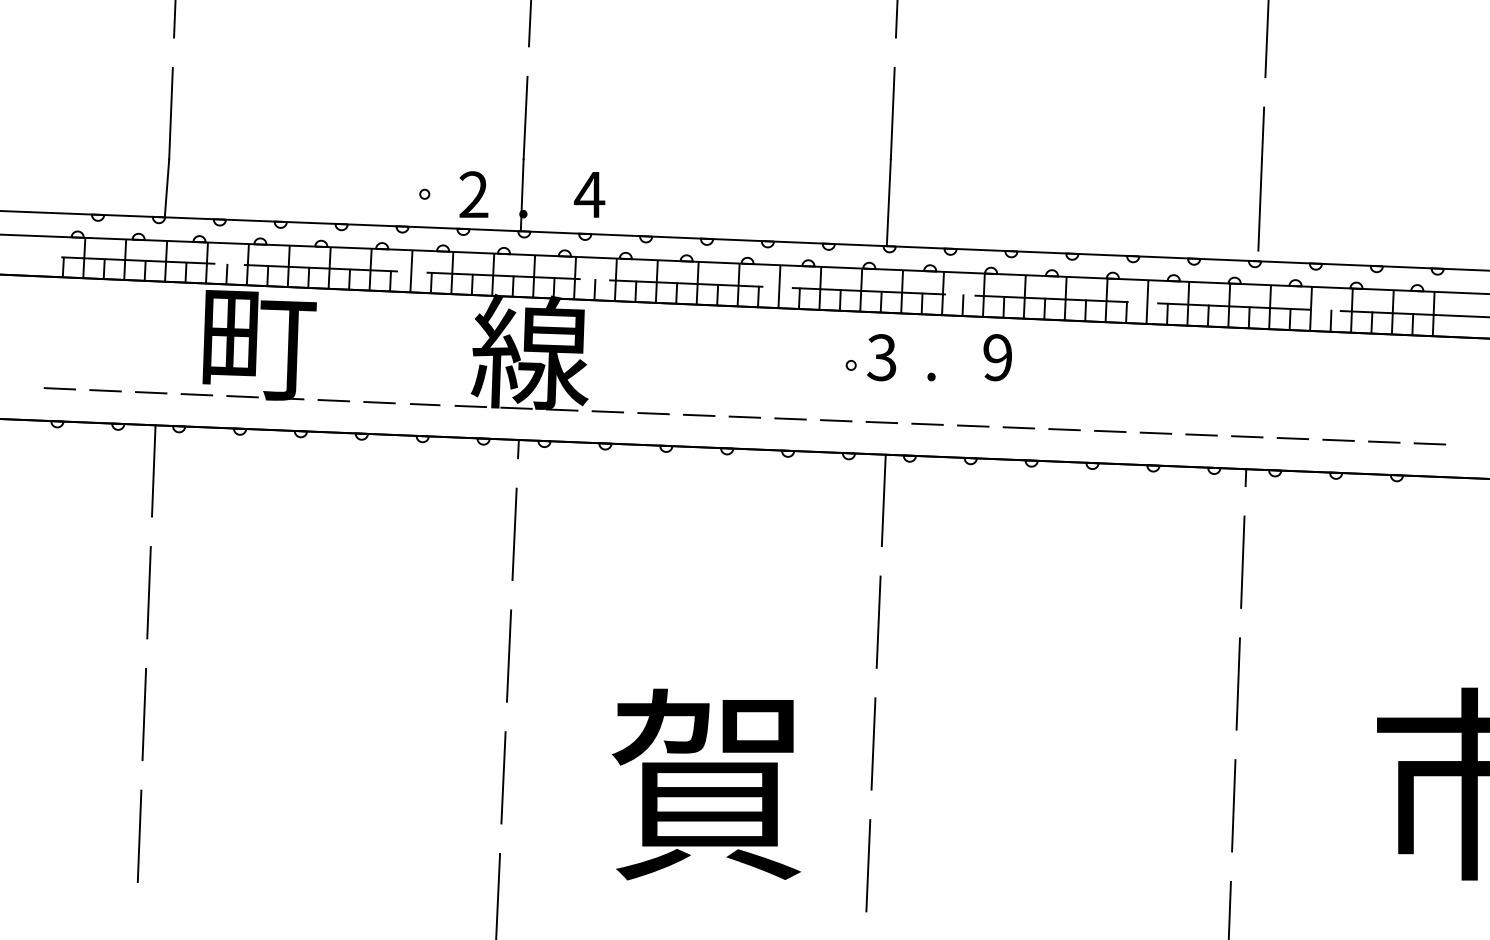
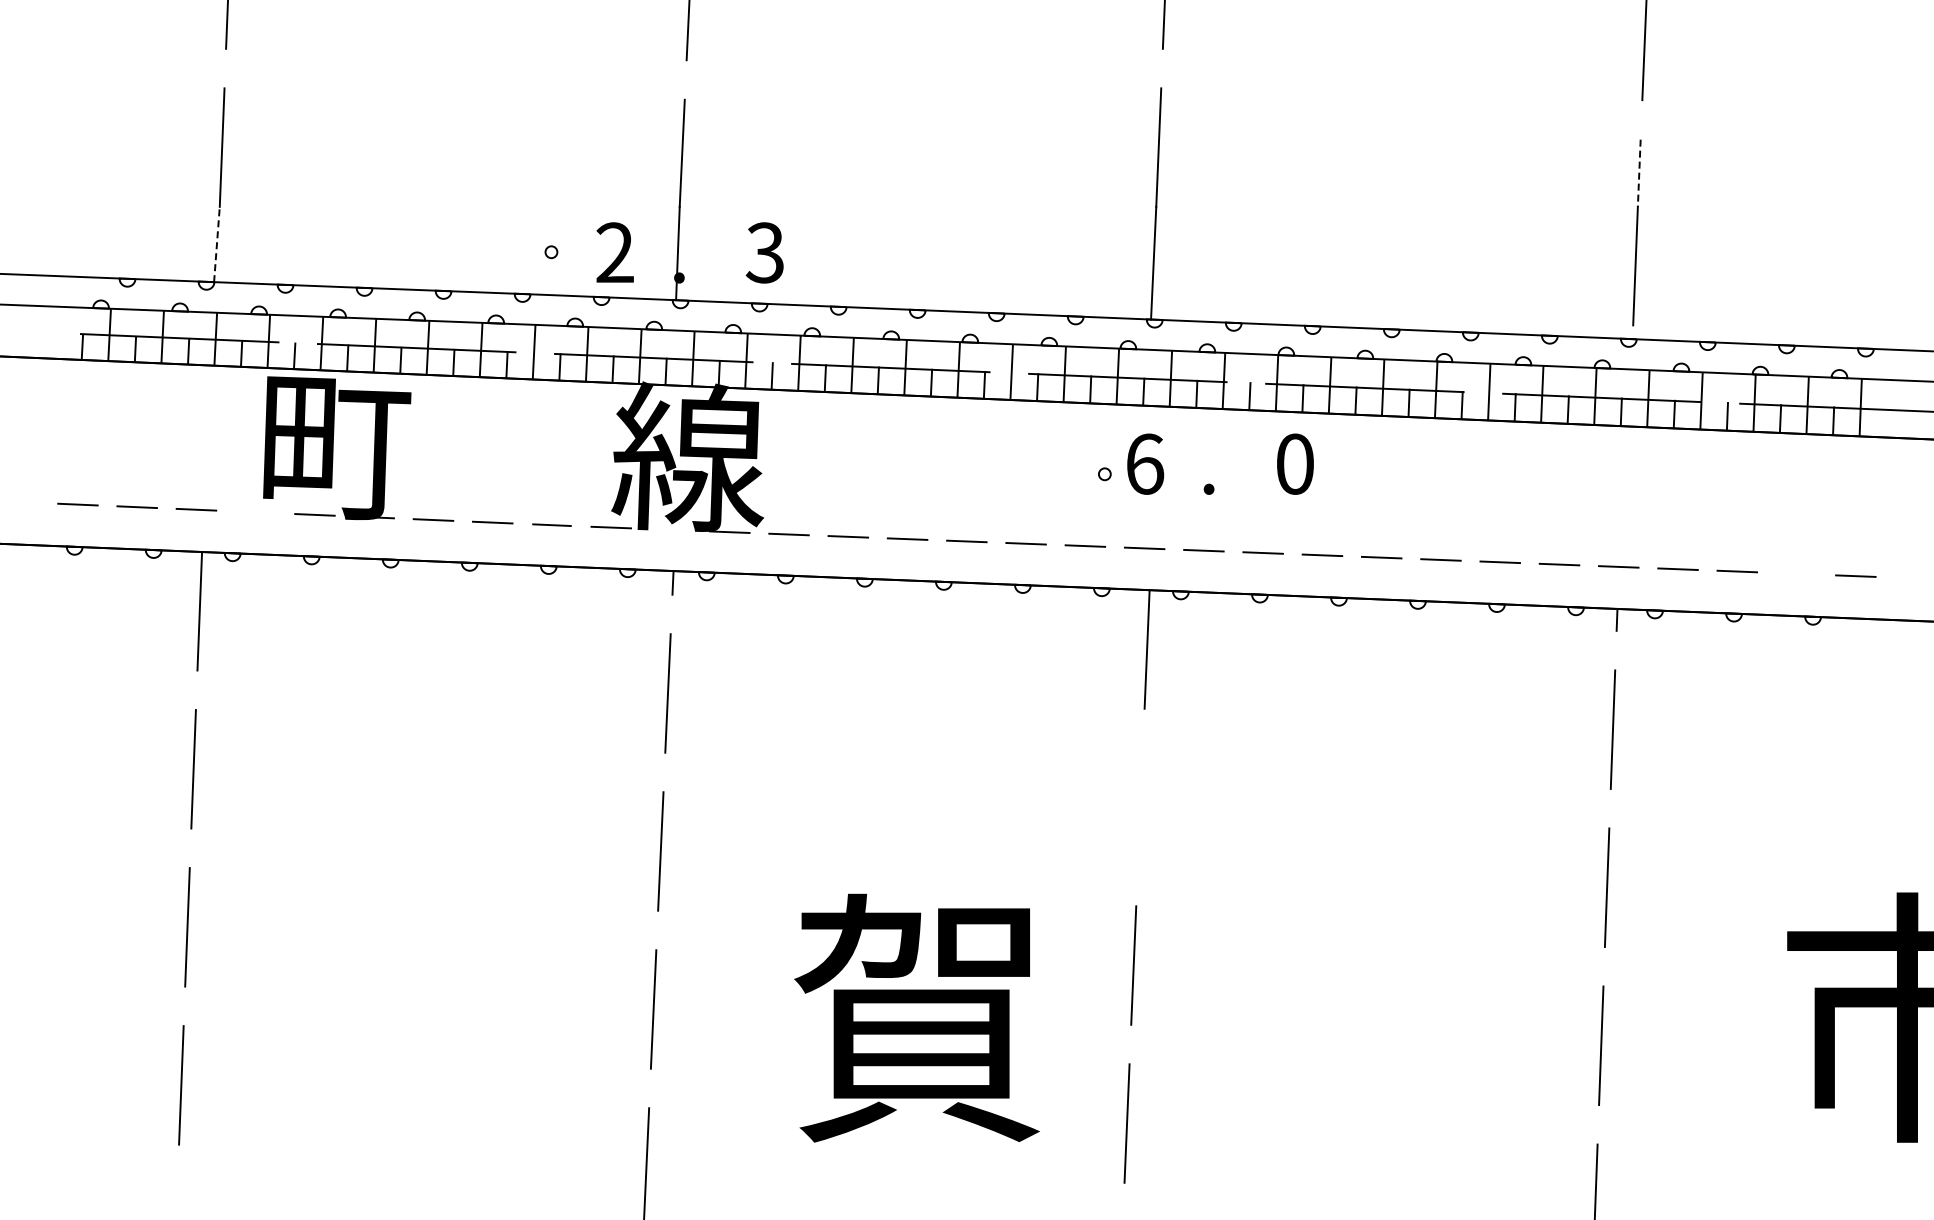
line: (1263, 133) -> (1639, 173), solid -> dashed
line: (166, 188) -> (216, 244), solid -> dashed
text: (589, 194) -> (765, 252), 4 -> 3
text: (881, 357) -> (1144, 463), 3 -> 6
text: (997, 357) -> (1294, 463), 9 -> 0
line: (196, 394) -> (255, 512), removed
line: (516, 407) -> (670, 529), removed
line: (1384, 441) -> (1796, 573), removed
line: (877, 622) -> (1139, 807), removed

